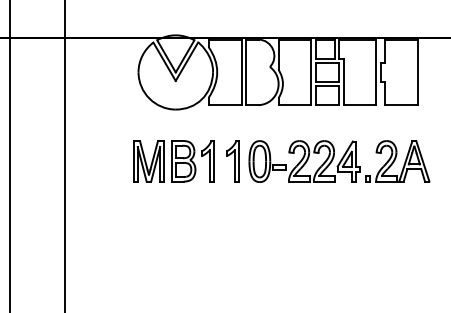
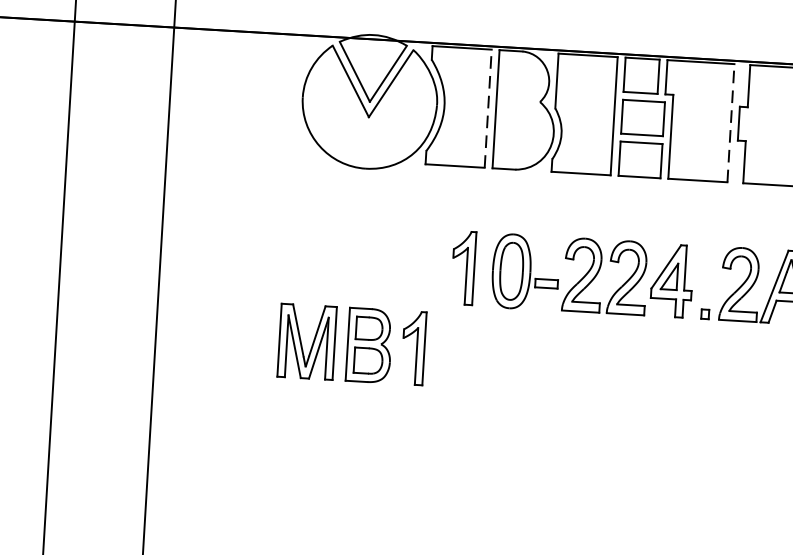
line: (241, 72) -> (488, 108), solid -> dashed
line: (376, 72) -> (731, 123), solid -> dashed
part: (173, 161) -> (351, 344), moved

